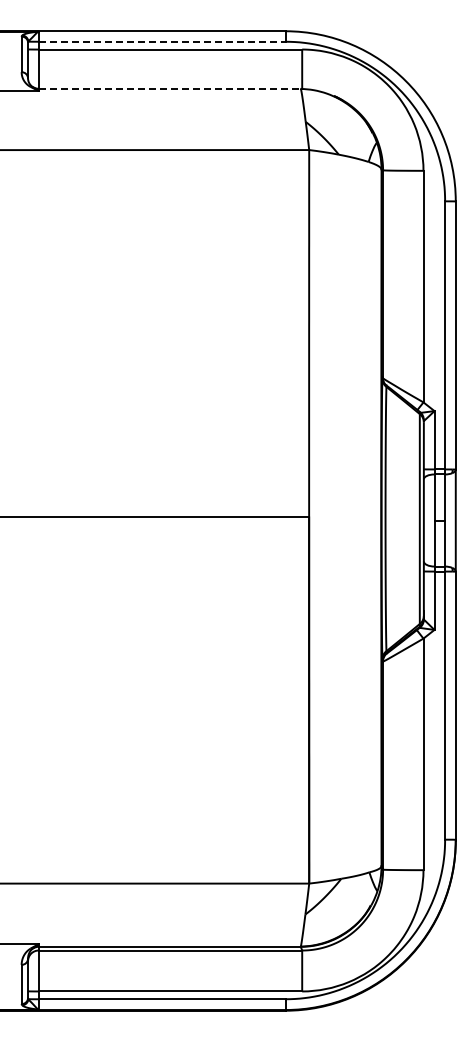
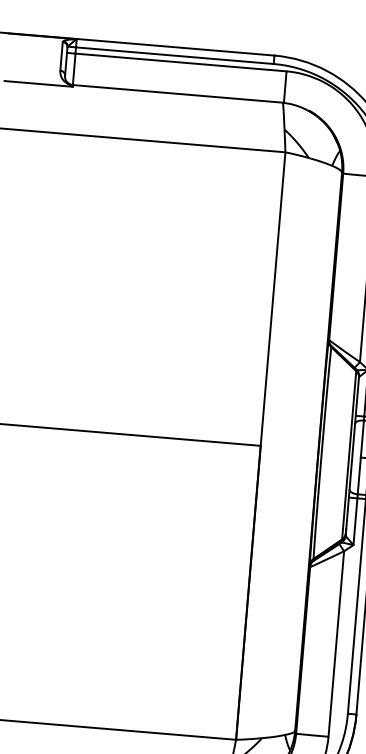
line: (162, 41) -> (175, 55), dashed -> solid
line: (170, 88) -> (178, 93), dashed -> solid

